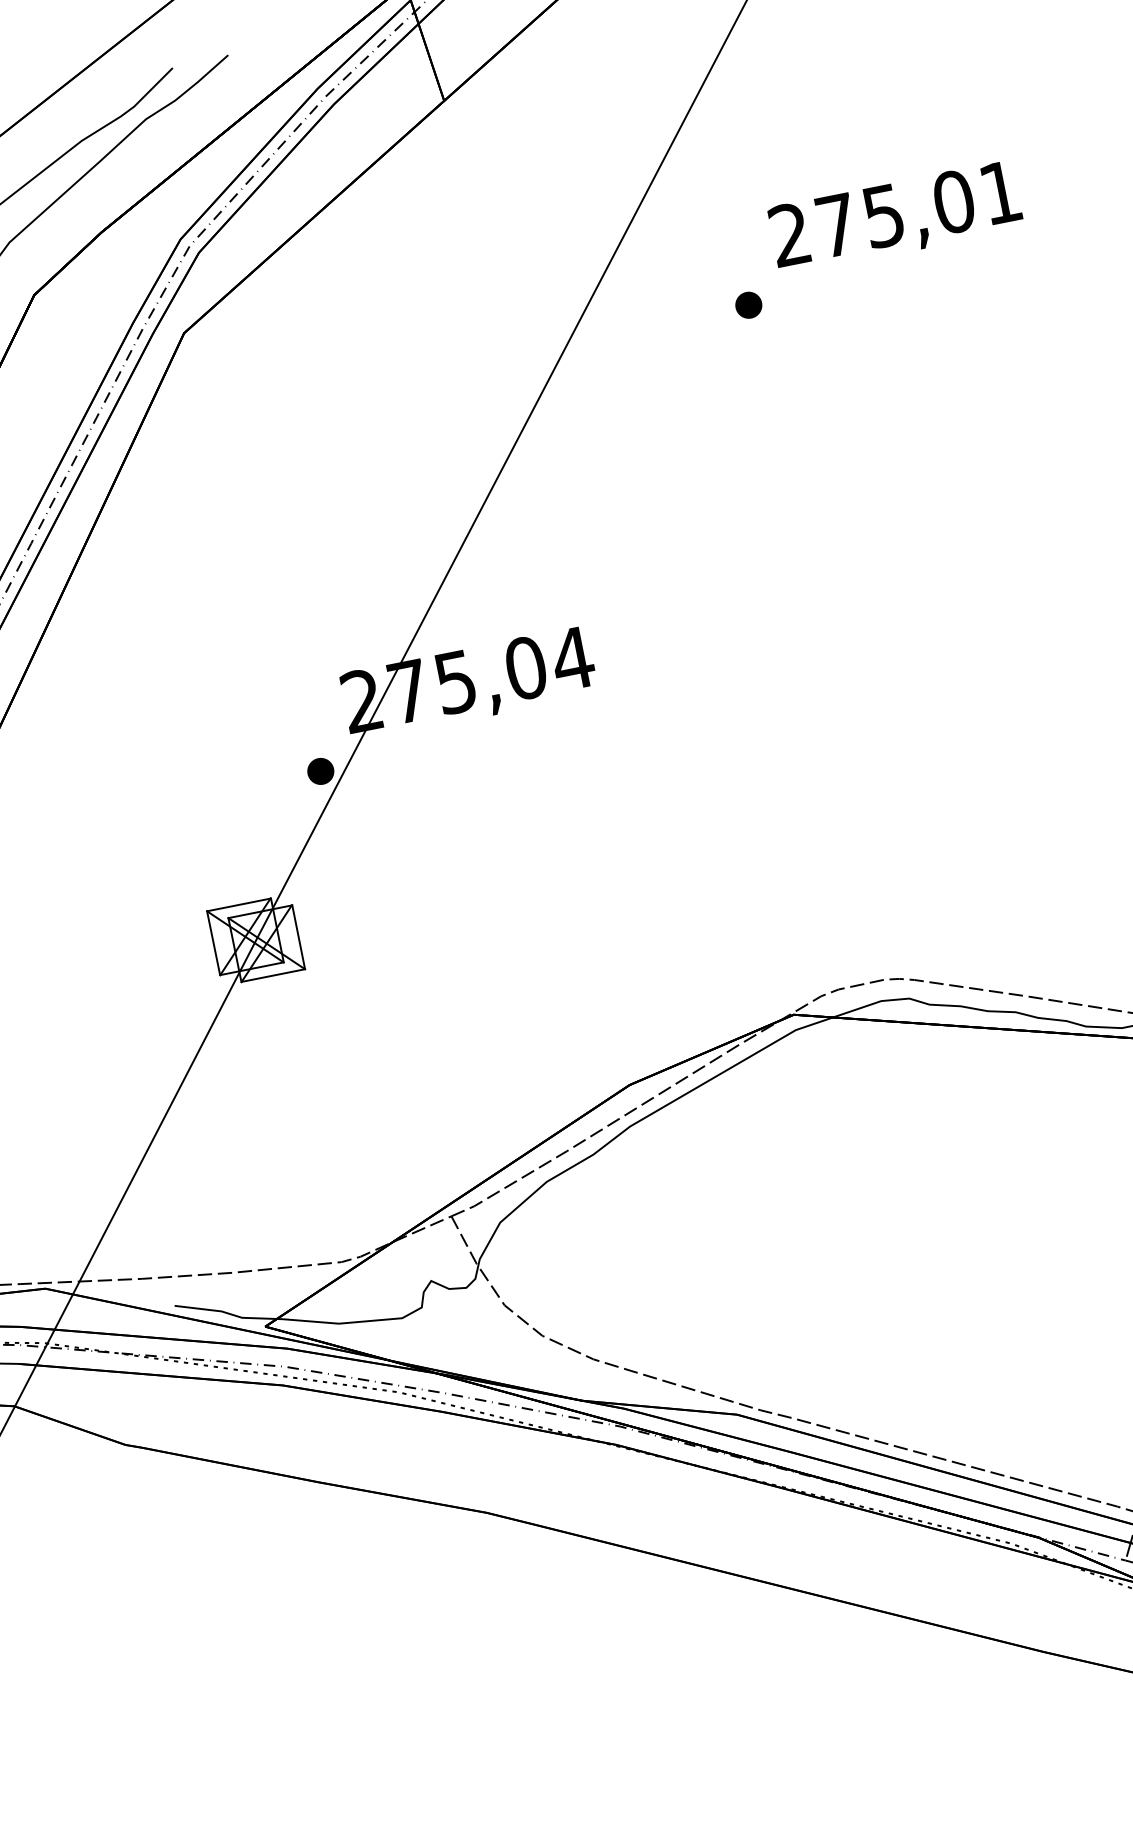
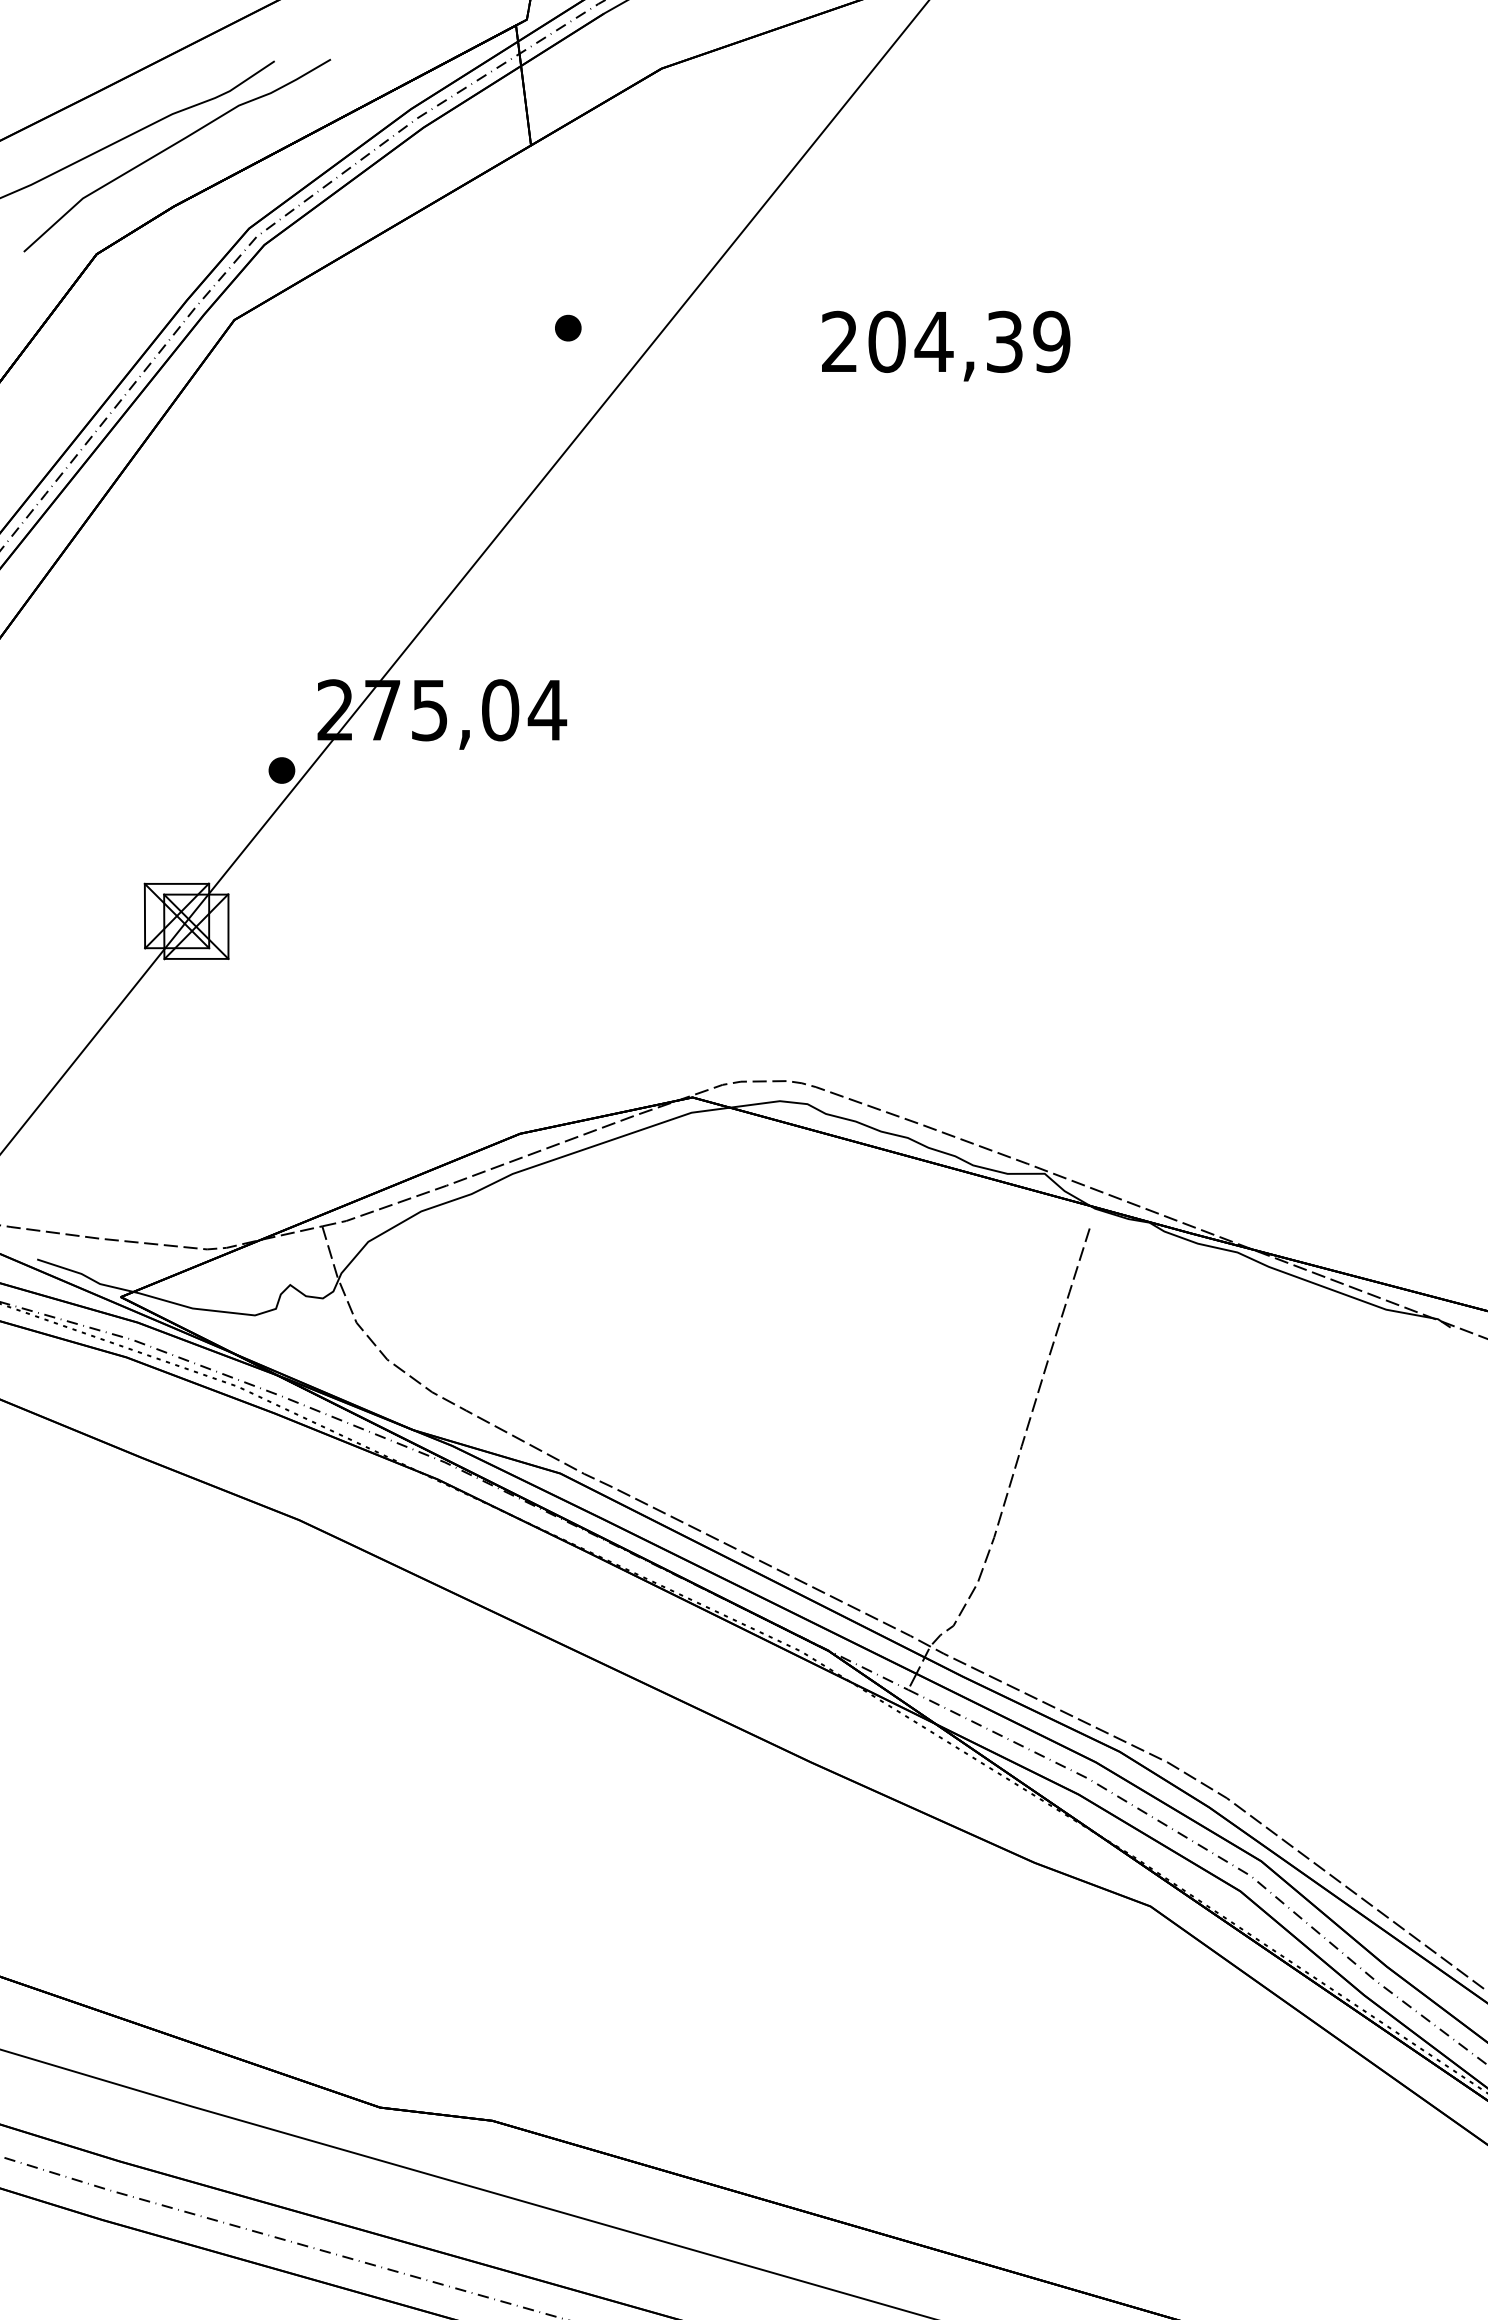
text: (918, 208) -> (969, 341), 275,01 -> 204,39
part: (748, 304) -> (568, 327), moved

